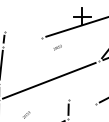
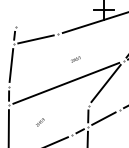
line: (22, 42) -> (35, 39), added
text: (57, 47) -> (75, 59), moved
line: (83, 80) -> (105, 83), added
line: (81, 111) -> (103, 118), added

